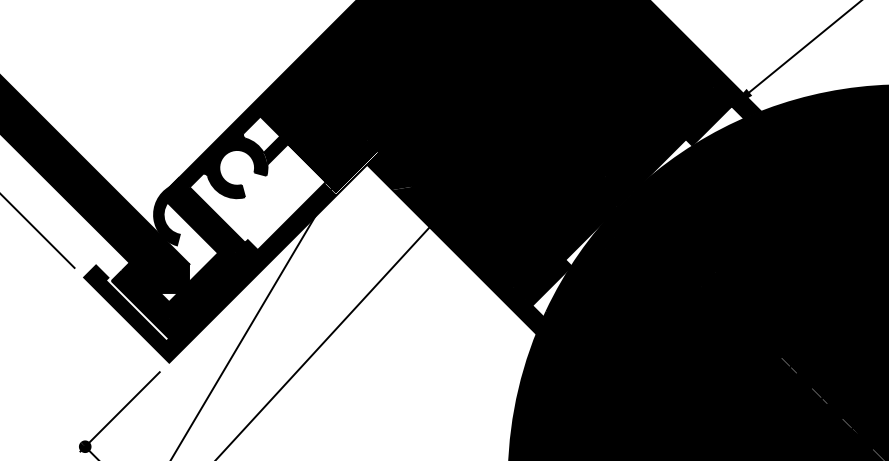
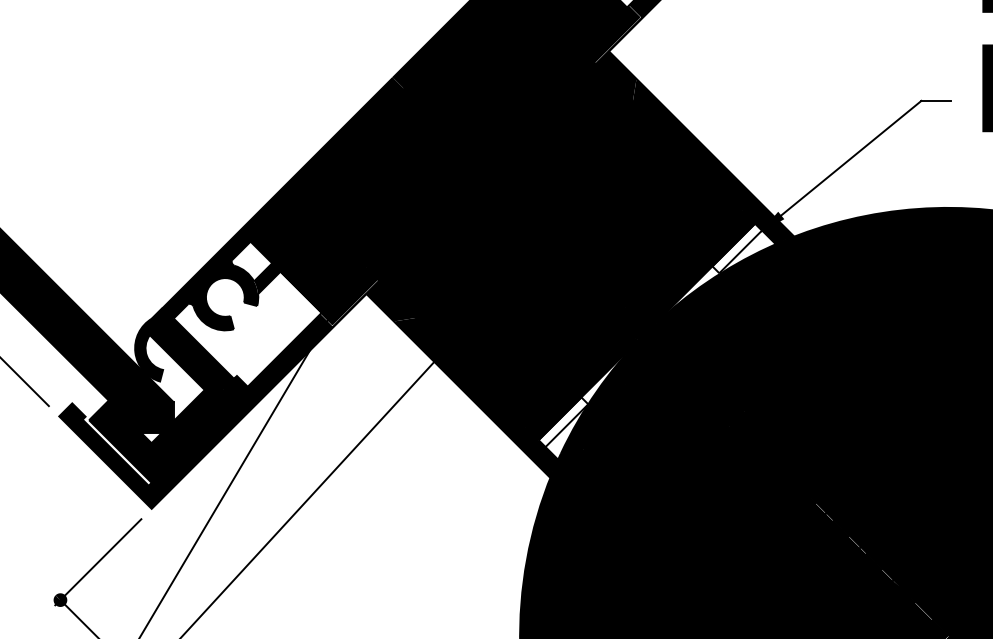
fill: (709, 122) -> (737, 248), removed
fill: (548, 283) -> (563, 422), removed

